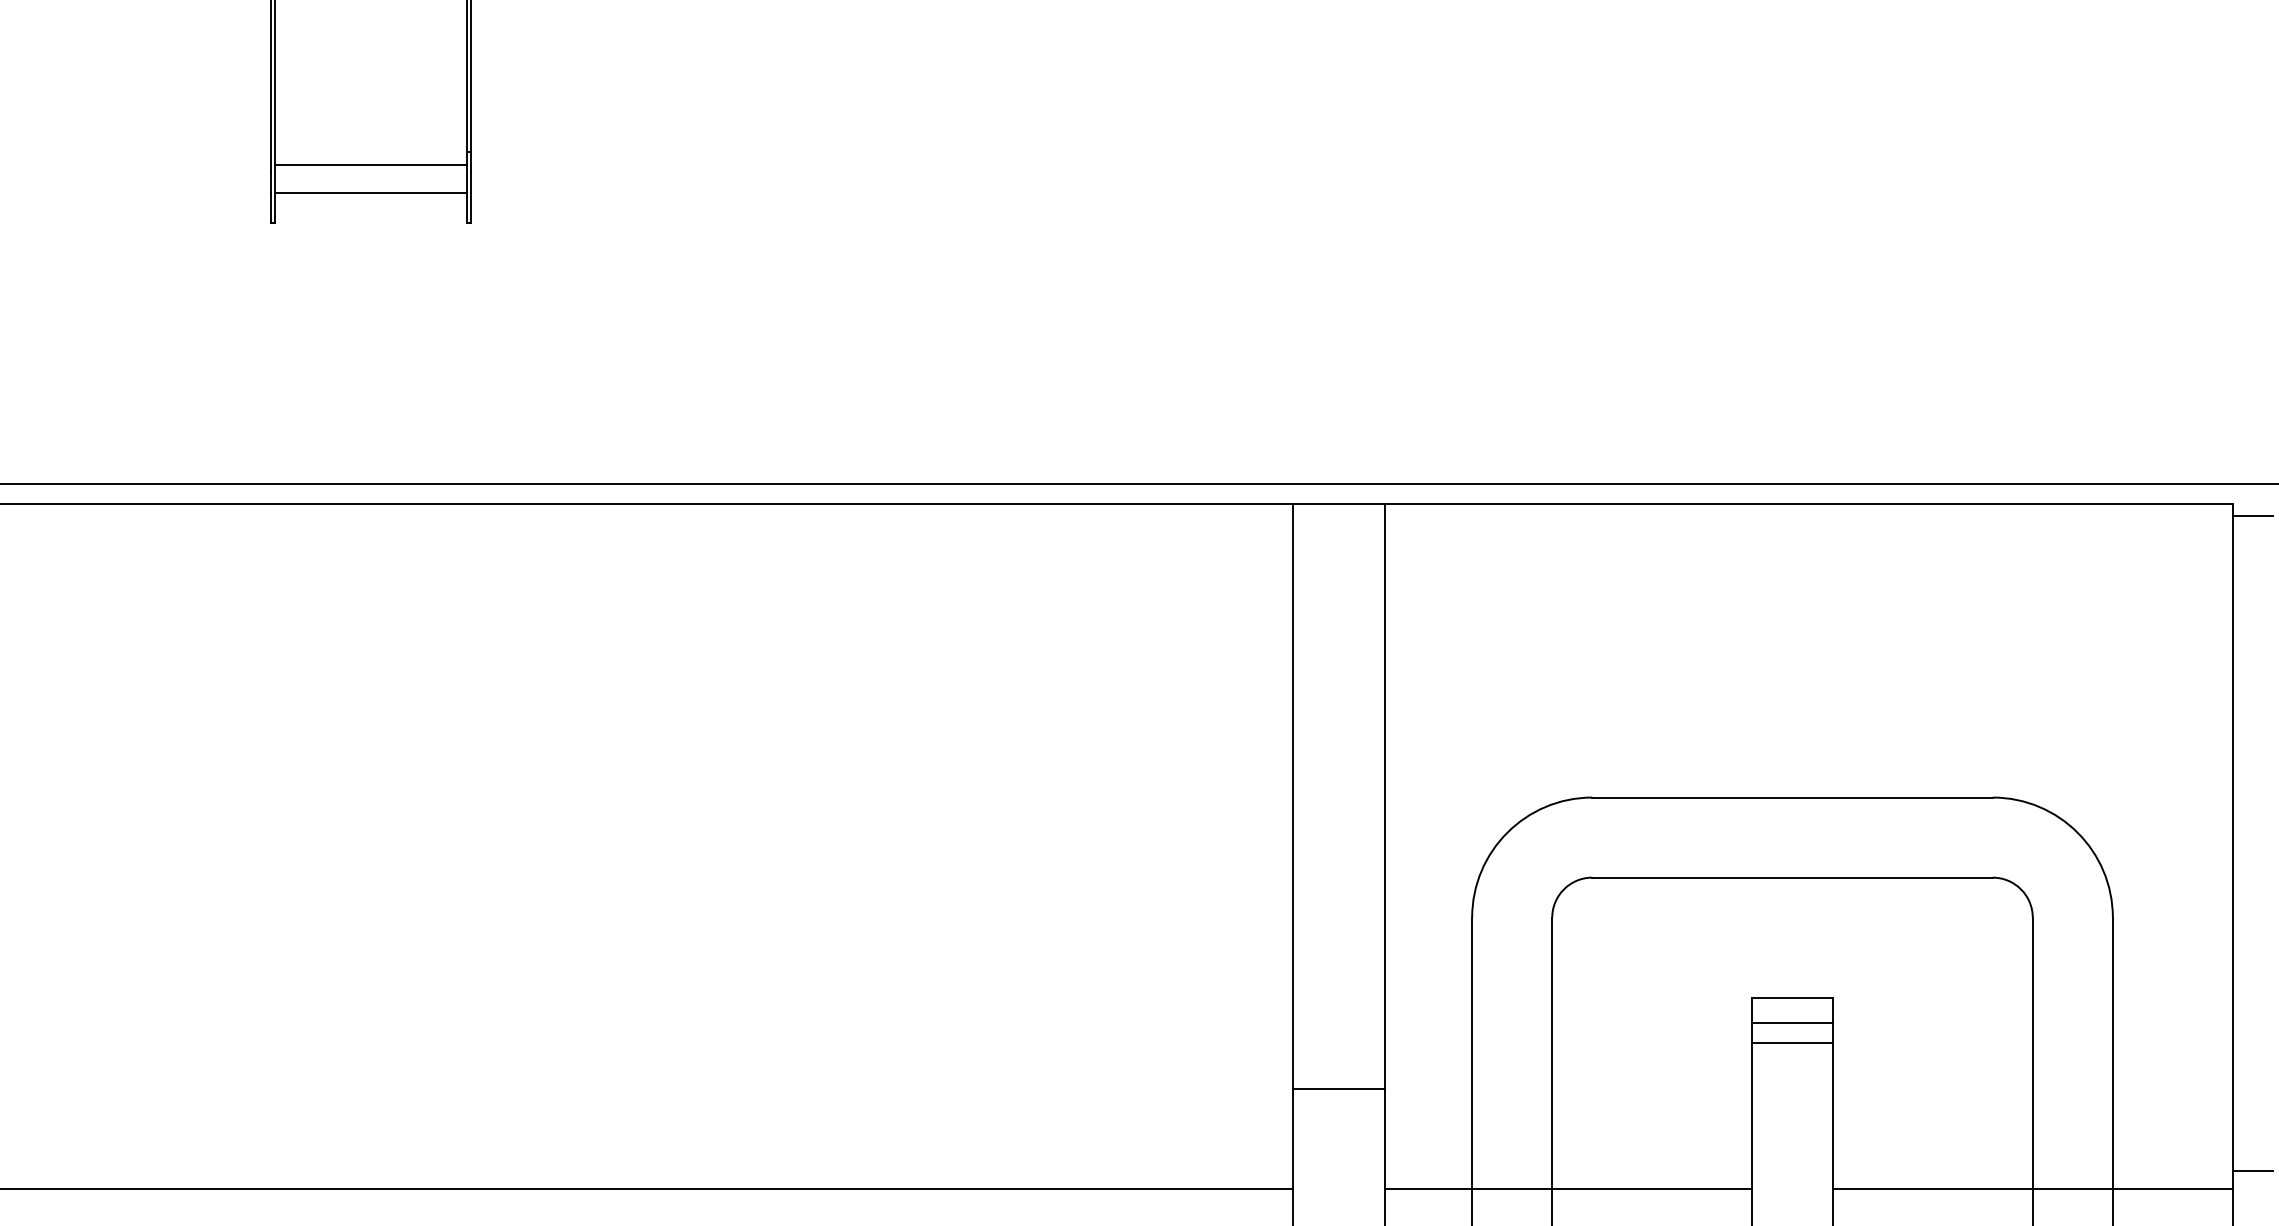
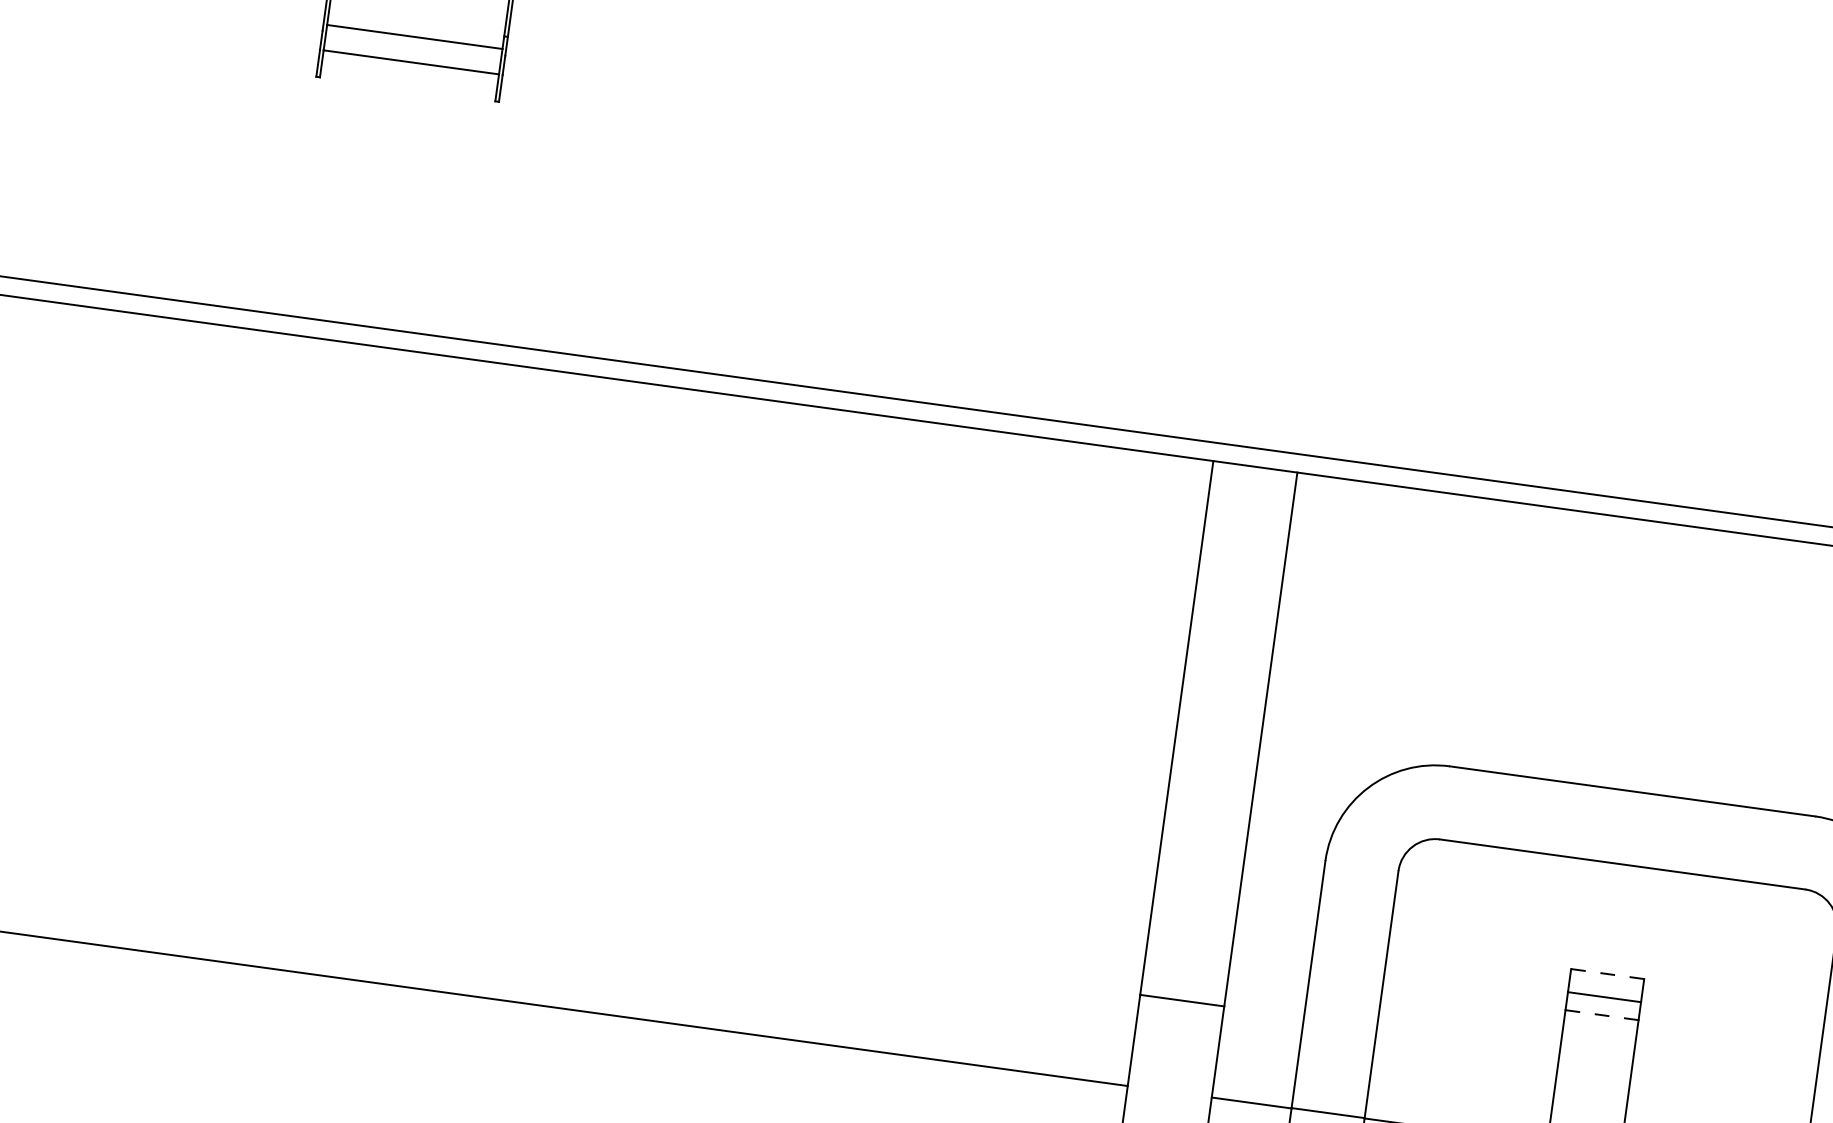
line: (1793, 997) -> (1608, 973), solid -> dashed
line: (1792, 1042) -> (1602, 1014), solid -> dashed

